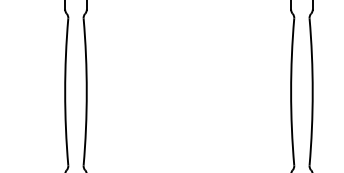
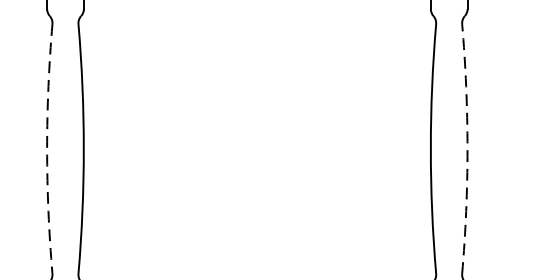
arc: (65, 92) -> (47, 149), solid -> dashed
arc: (312, 92) -> (467, 149), solid -> dashed

